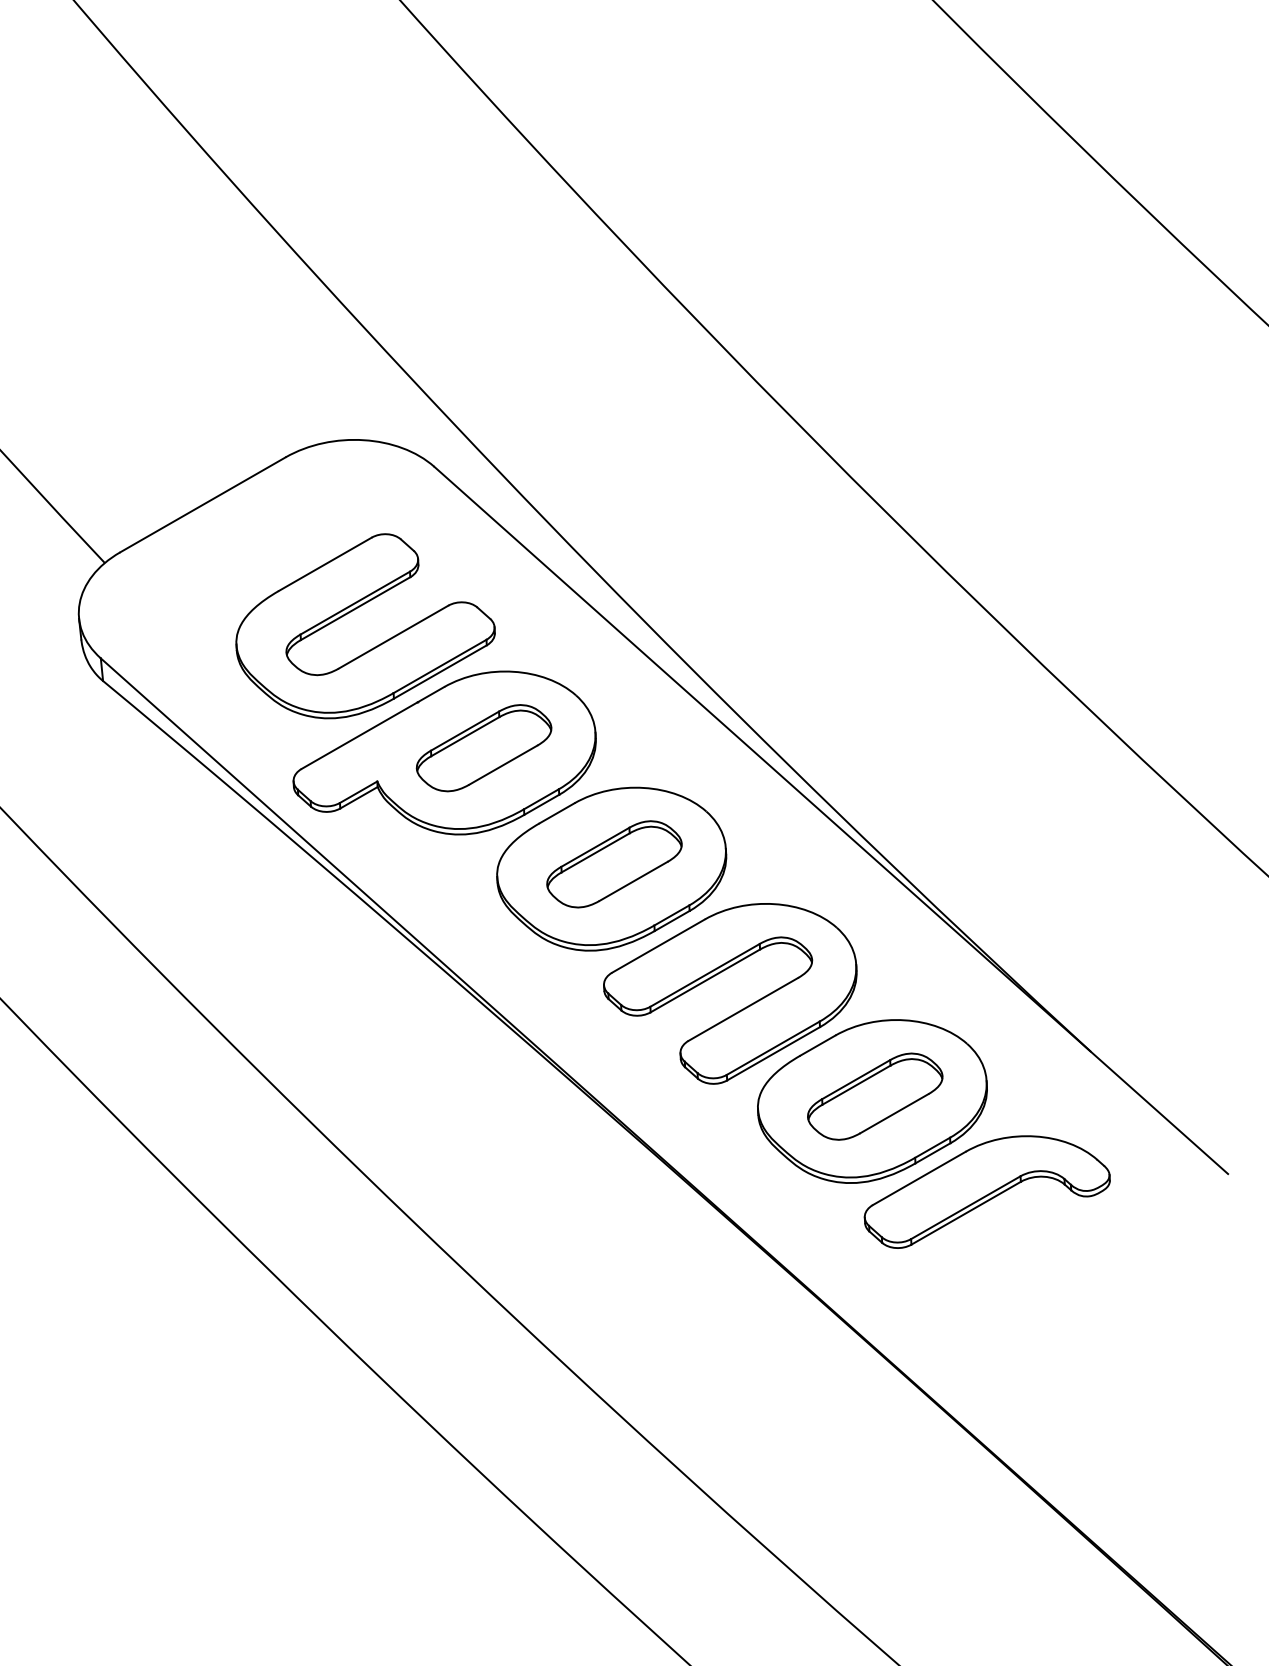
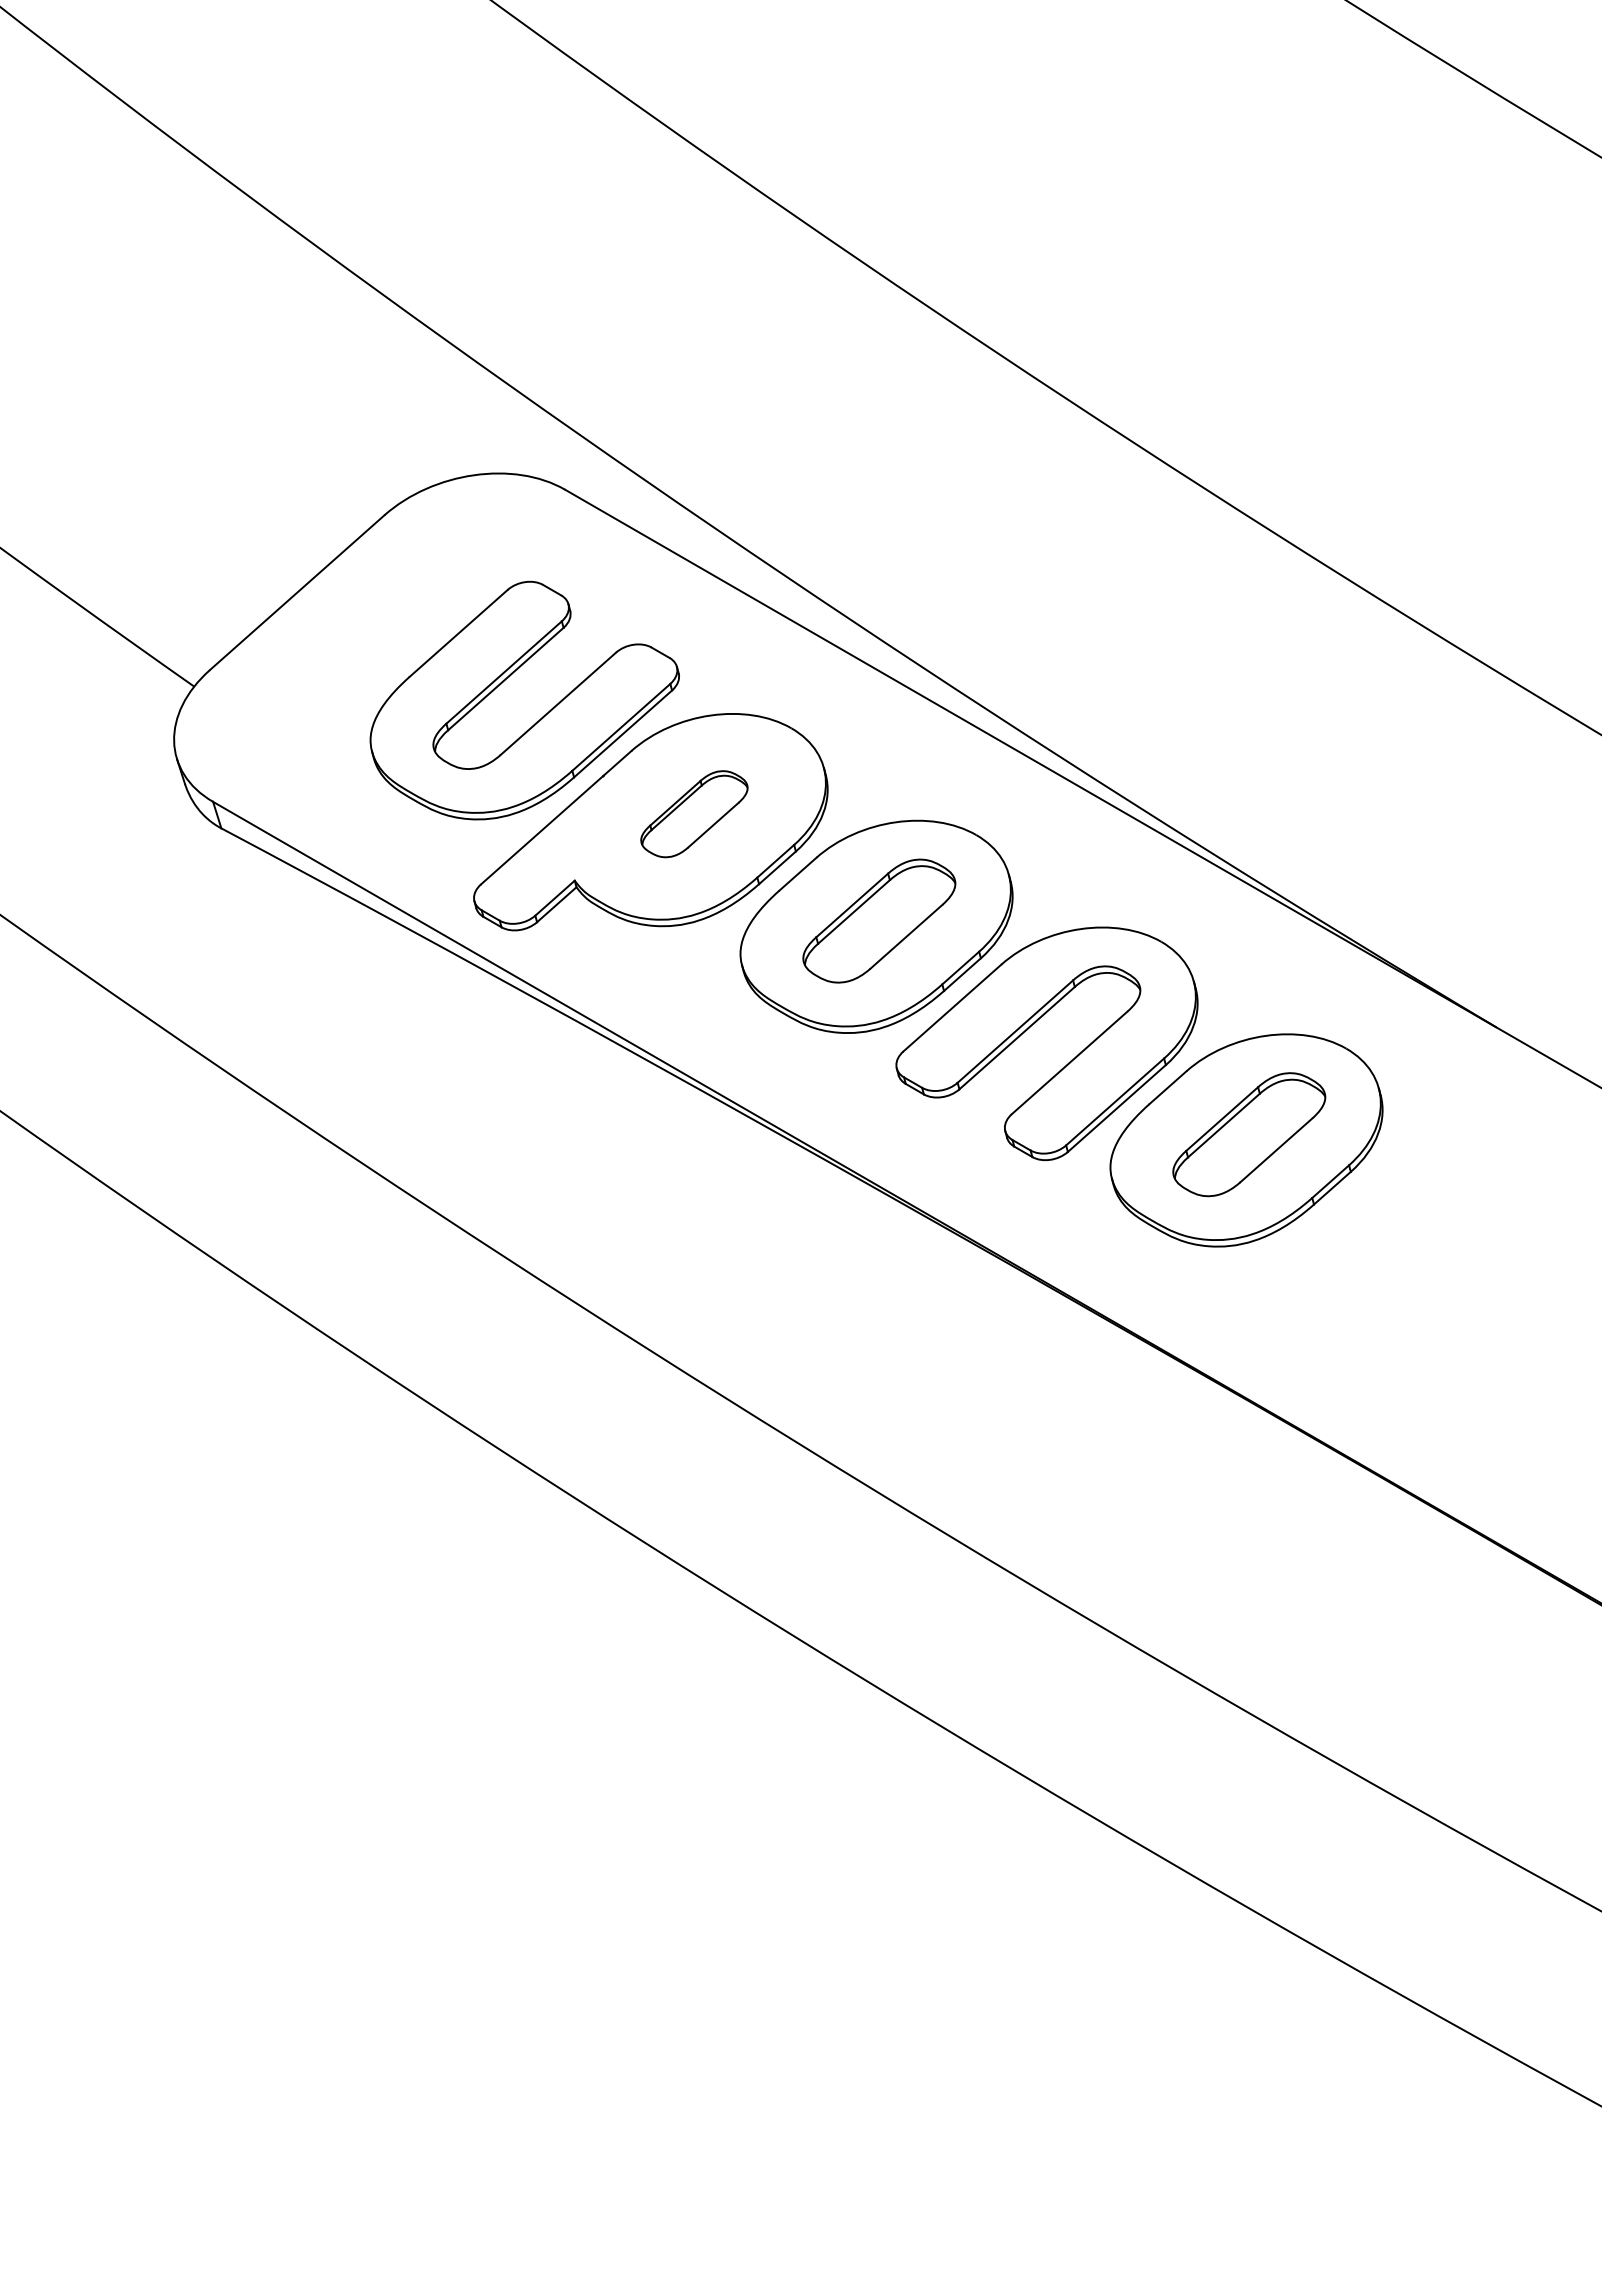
part: (484, 747) -> (694, 813), size x0.7
part: (987, 1195) -> (1408, 1225), removed

